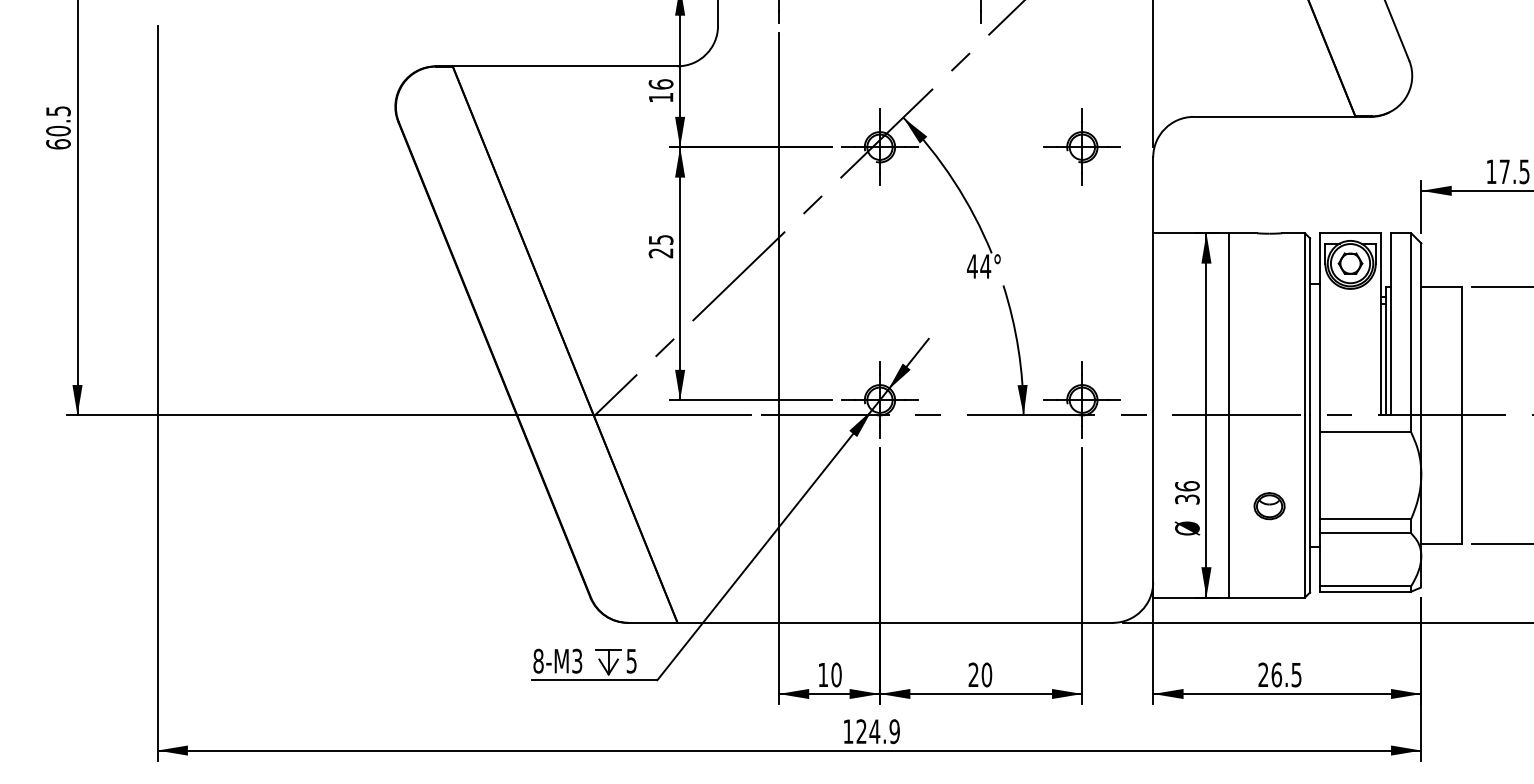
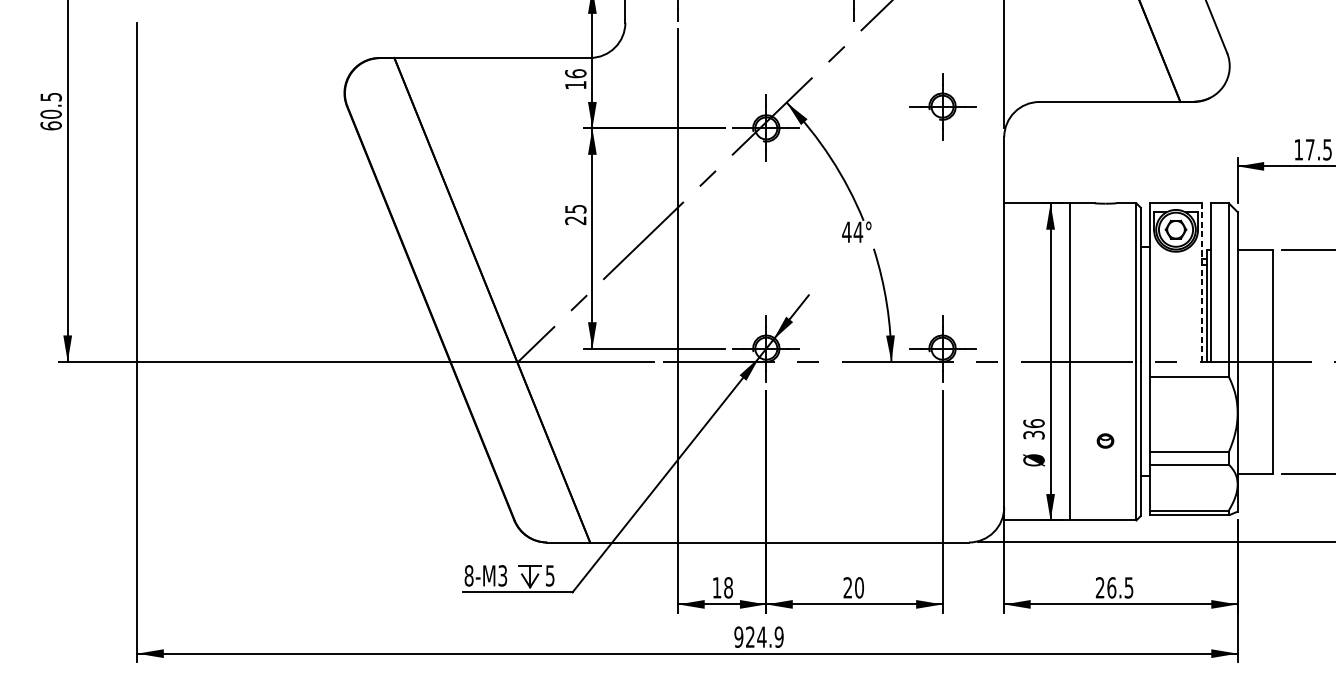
part: (1081, 146) -> (941, 106), moved
line: (1380, 323) -> (1202, 281), solid -> dashed
part: (1269, 506) -> (1105, 441), size x0.6
text: (836, 674) -> (728, 587), 10 -> 18
text: (848, 731) -> (738, 637), 124.9 -> 924.9

